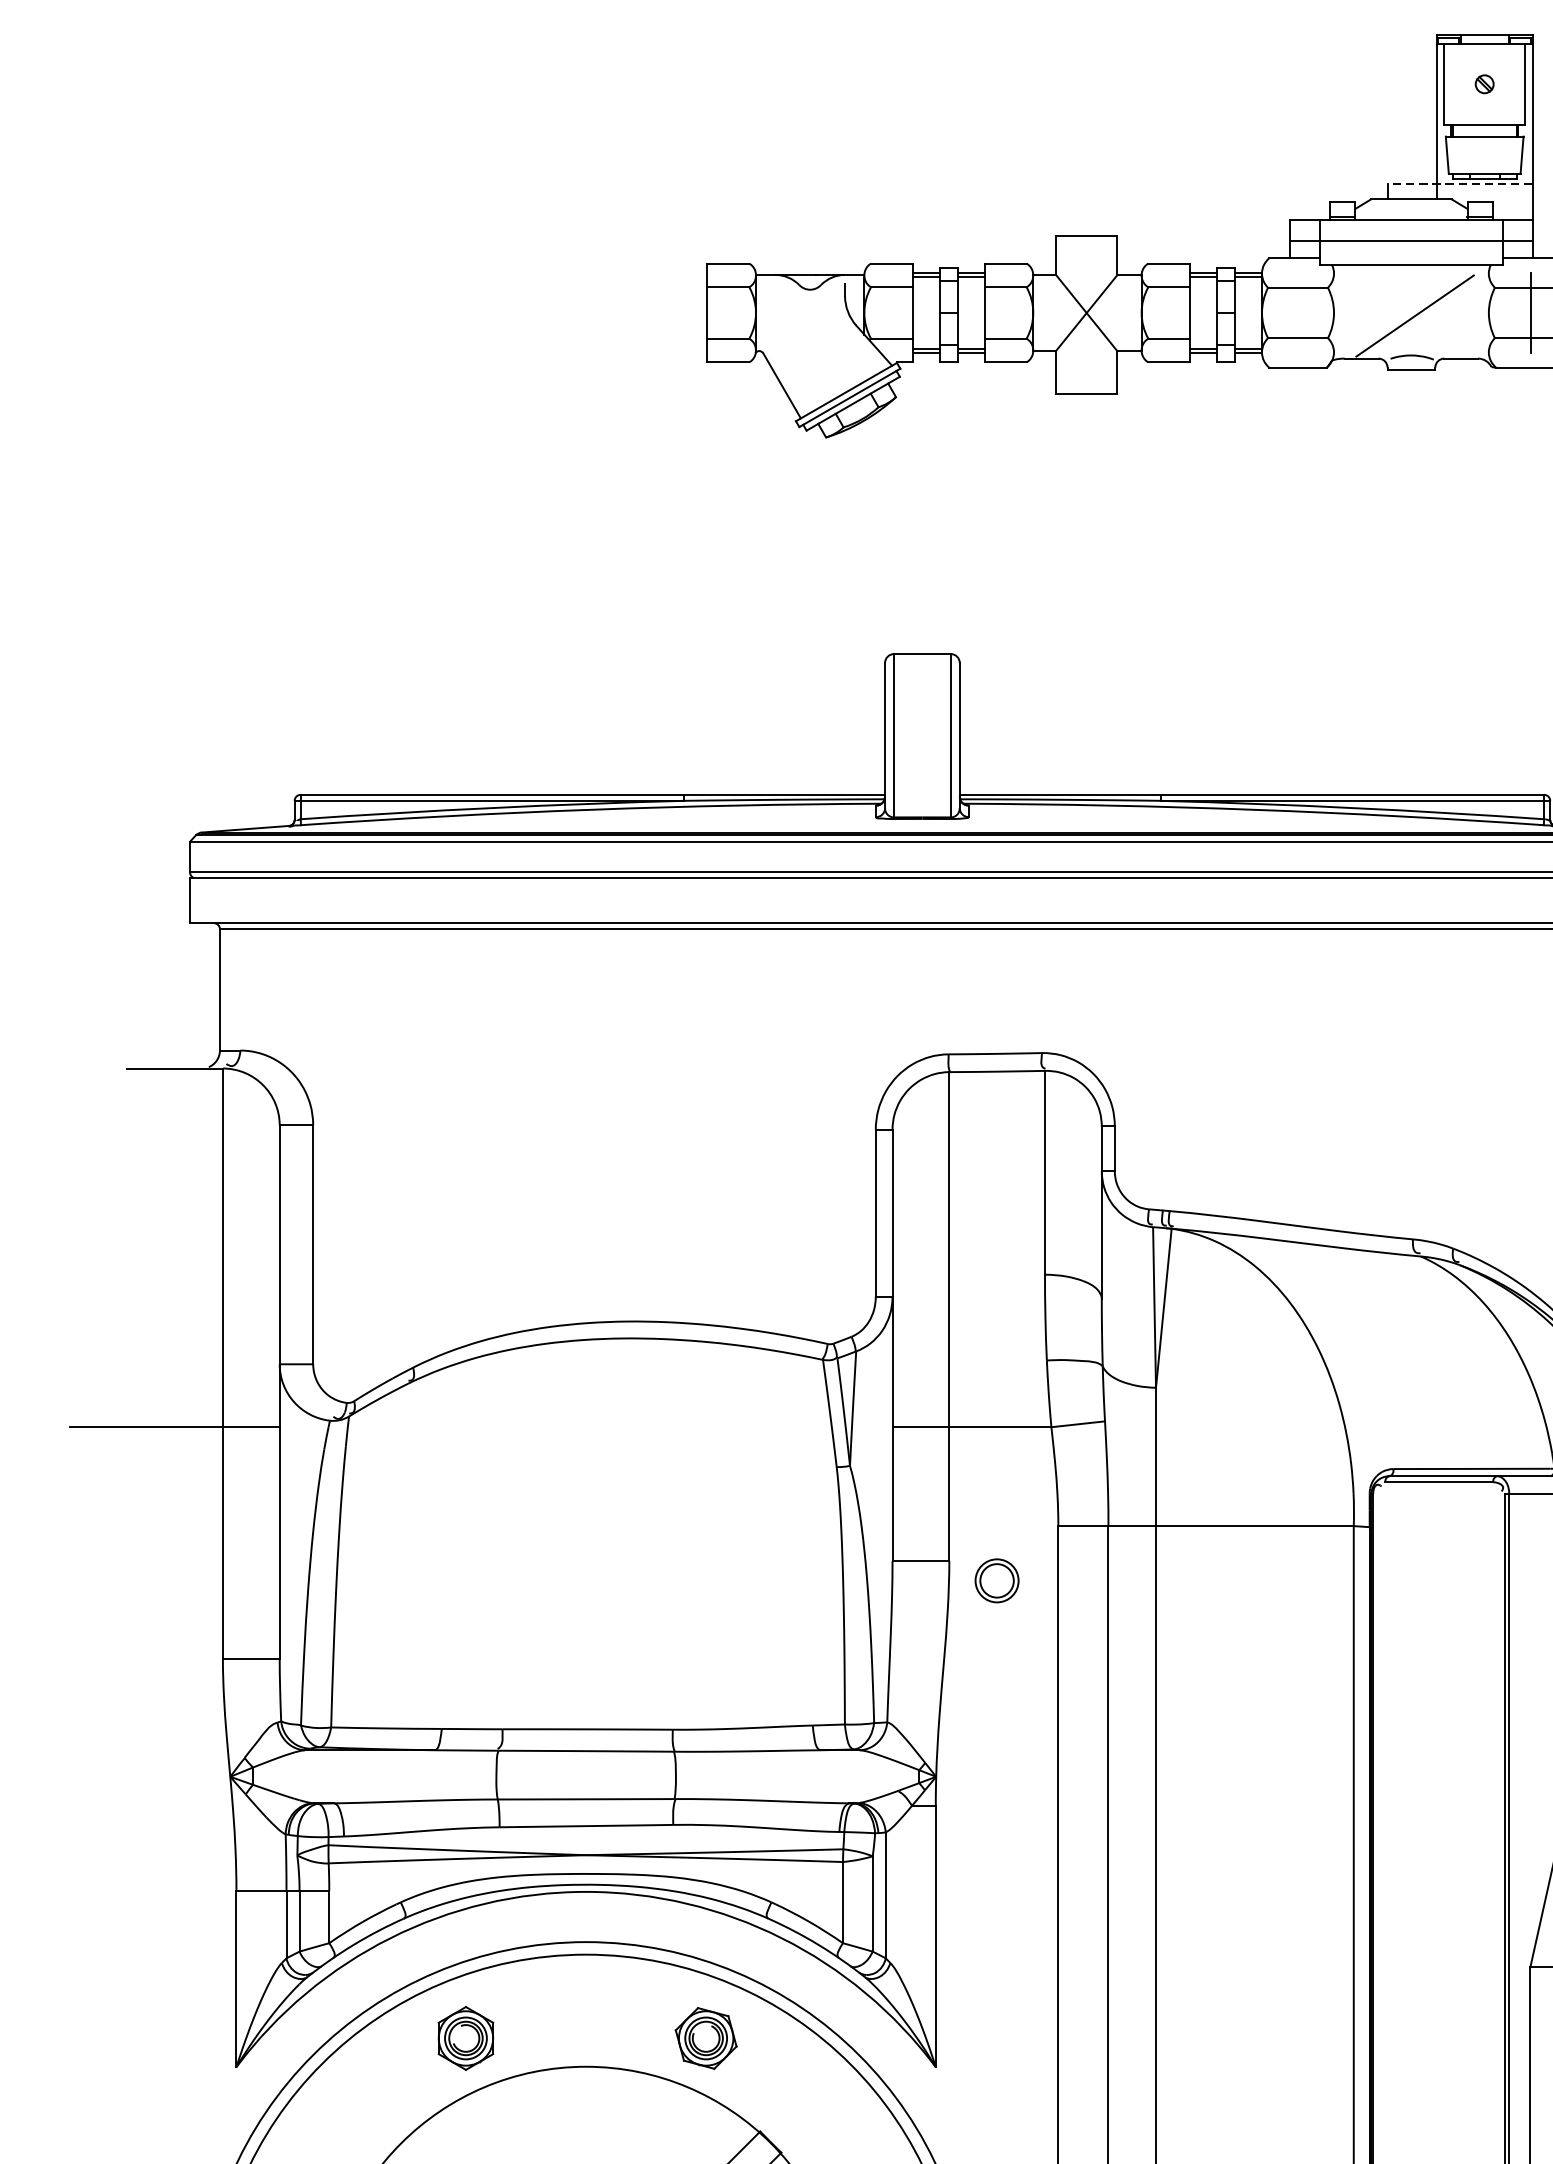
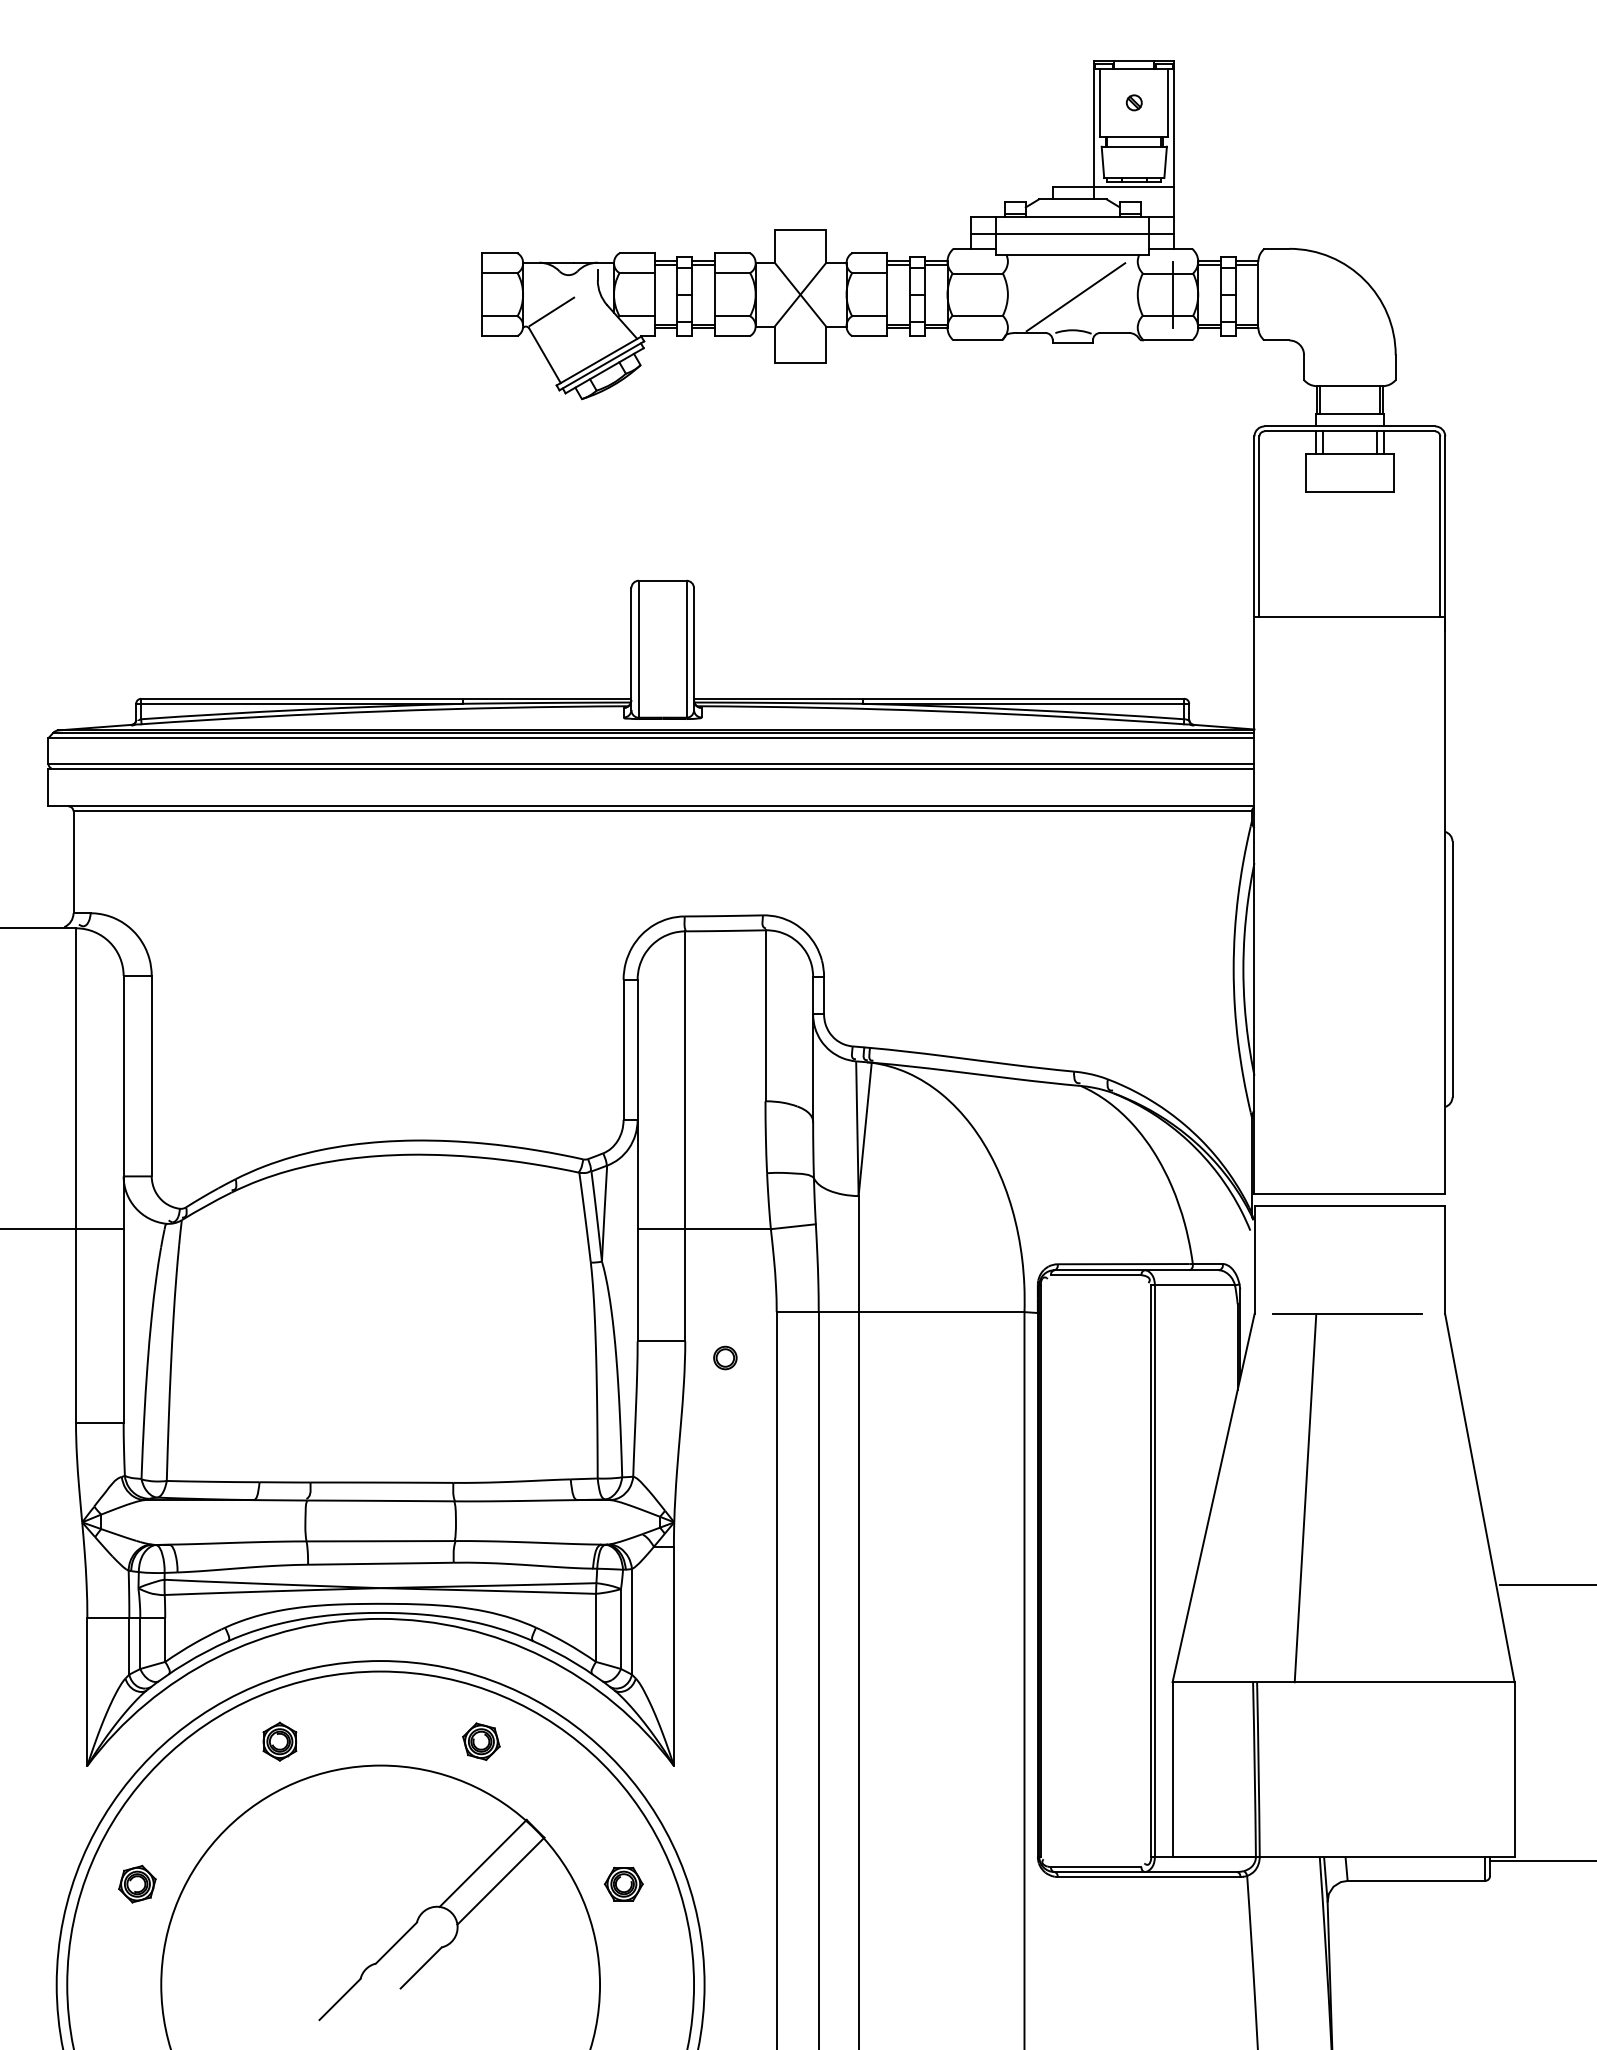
line: (1459, 184) -> (1113, 186), dashed -> solid
line: (789, 333) -> (551, 311), added
part: (997, 1580) -> (725, 1357), size x0.62
part: (465, 2038) -> (279, 1741), size x0.71
part: (706, 2038) -> (481, 1741), size x0.71

